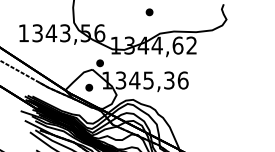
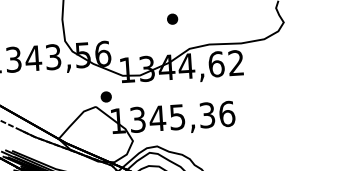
part: (89, 87) -> (93, 132), removed

